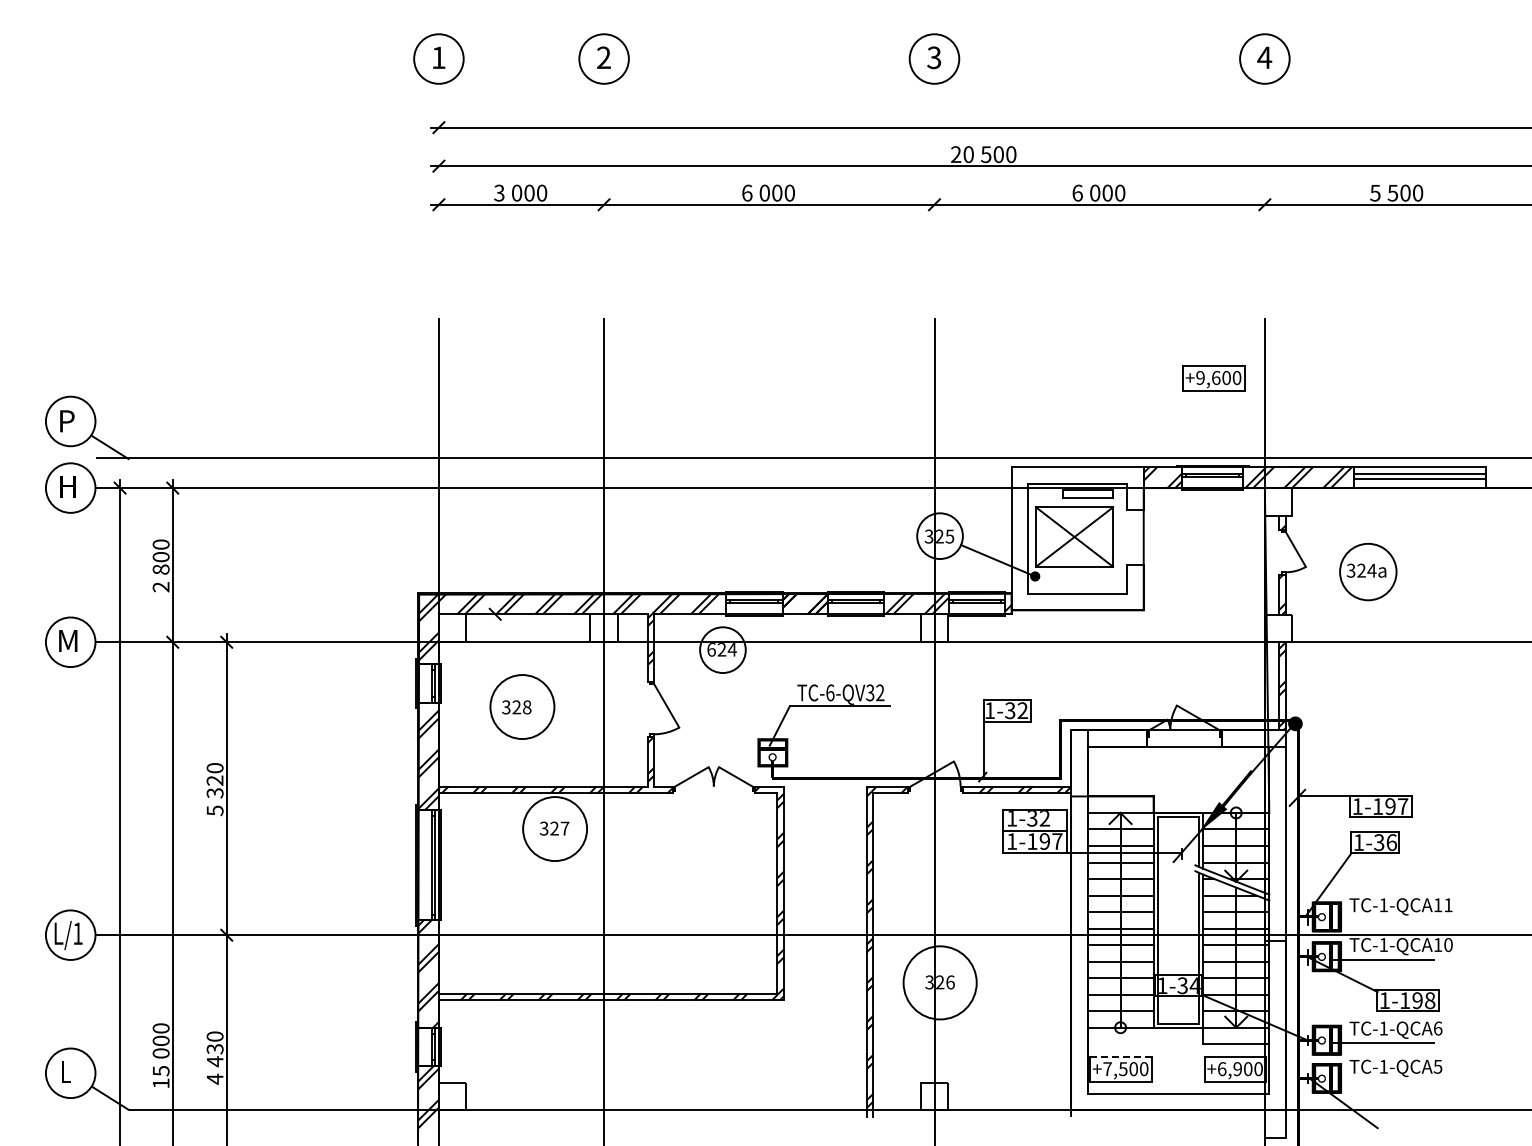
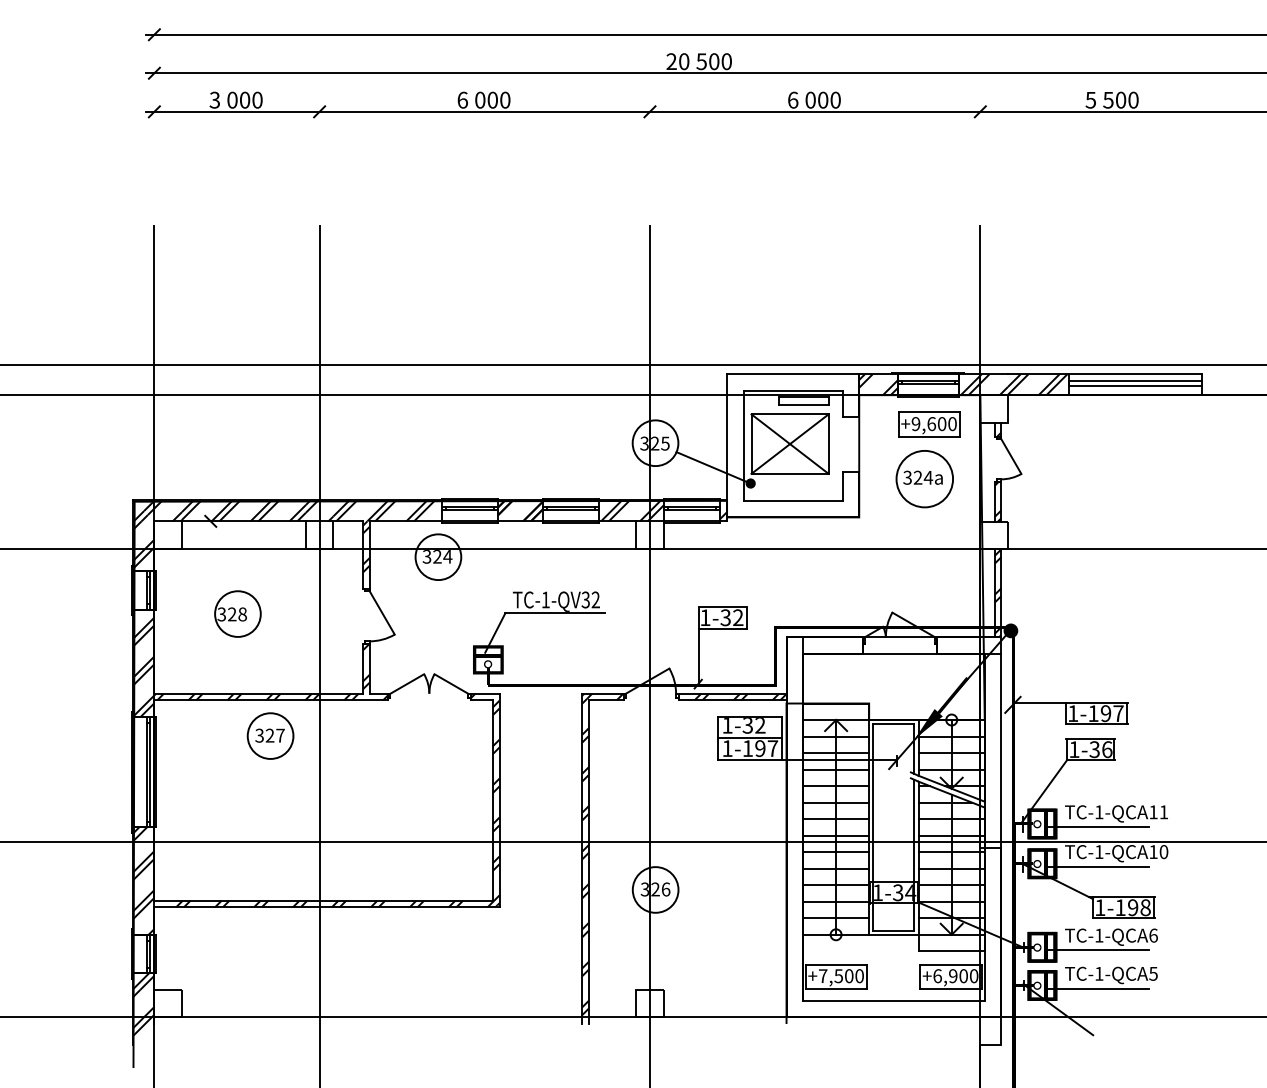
part: (1213, 378) -> (928, 424), moved
part: (1368, 571) -> (924, 478), moved
text: (711, 649) -> (426, 556), 624 -> 324
text: (830, 692) -> (545, 599), -6-QV32 -> -1-QV32
circle: (522, 706) -> (237, 613), size x0.71
circle: (554, 828) -> (269, 735), size x0.71
line: (1382, 920) -> (1097, 827), added
circle: (940, 982) -> (655, 889), size x0.62
line: (1121, 1057) -> (836, 964), dashed -> solid
line: (1382, 1081) -> (1097, 988), added

